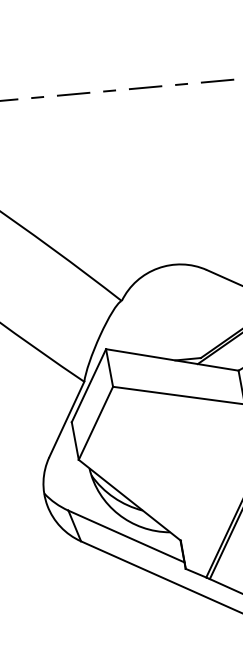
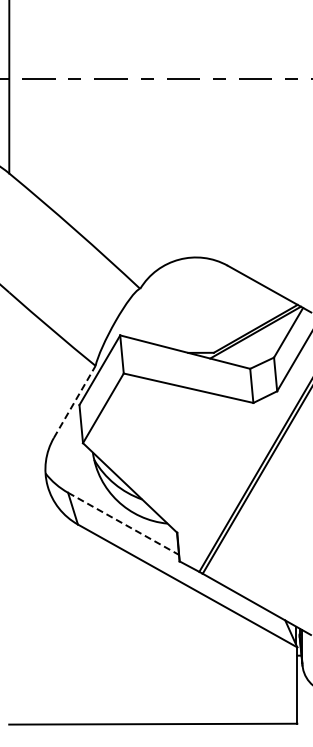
line: (66, 419) -> (74, 401), solid -> dashed
line: (126, 536) -> (123, 523), solid -> dashed

